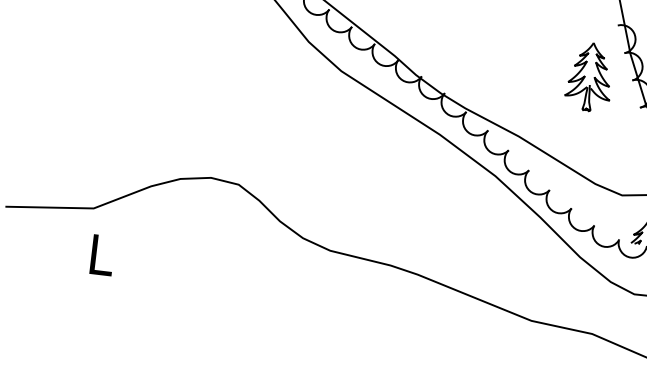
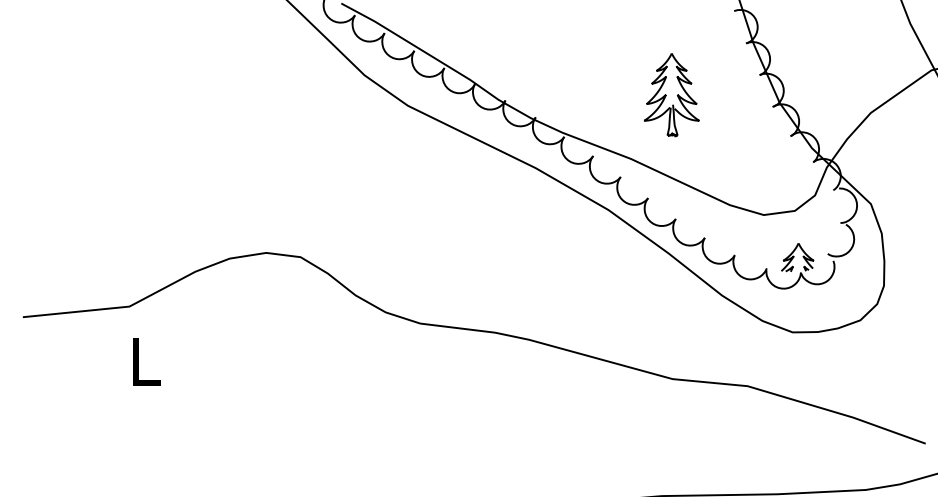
part: (589, 77) -> (671, 95), moved

